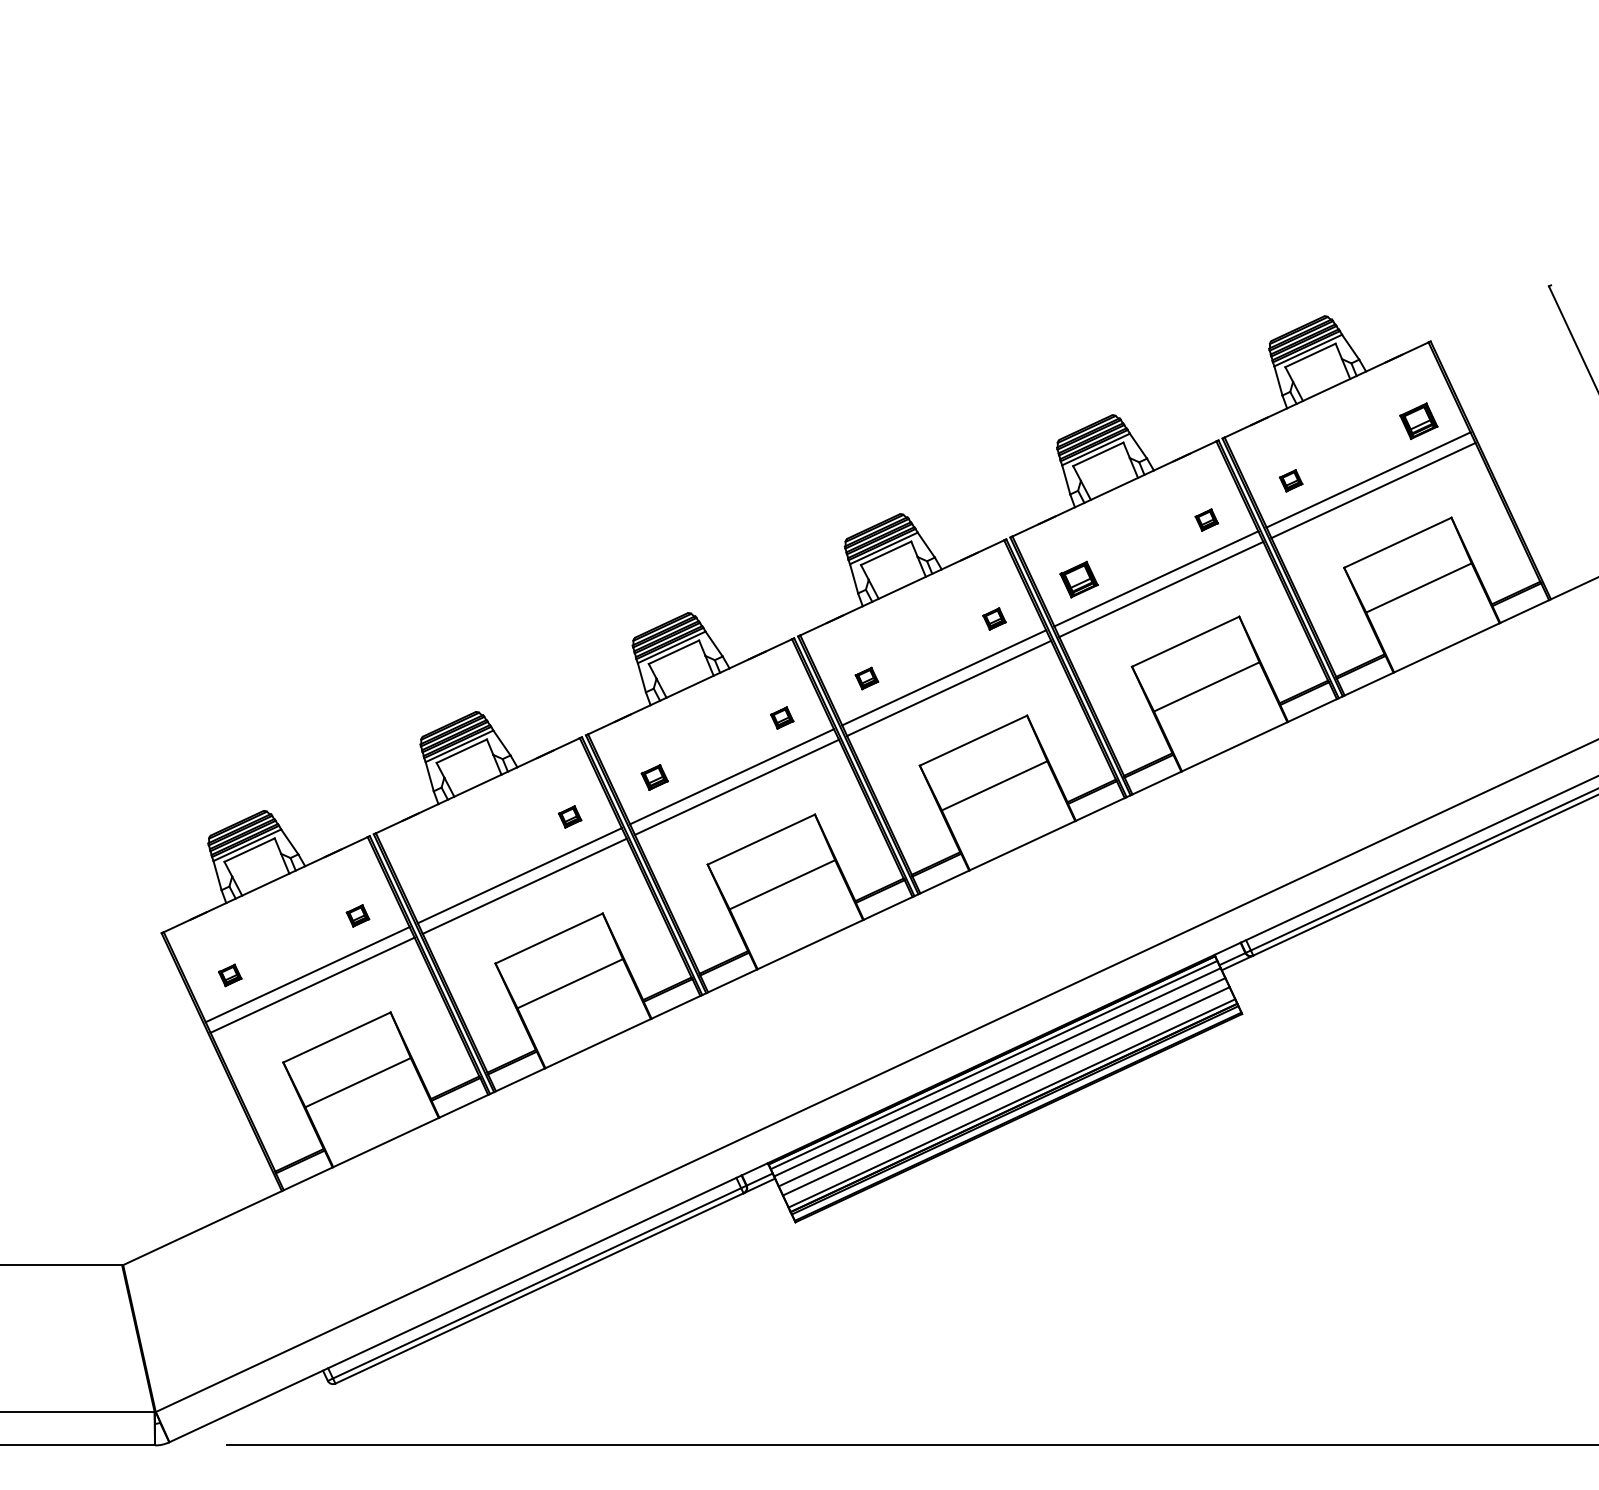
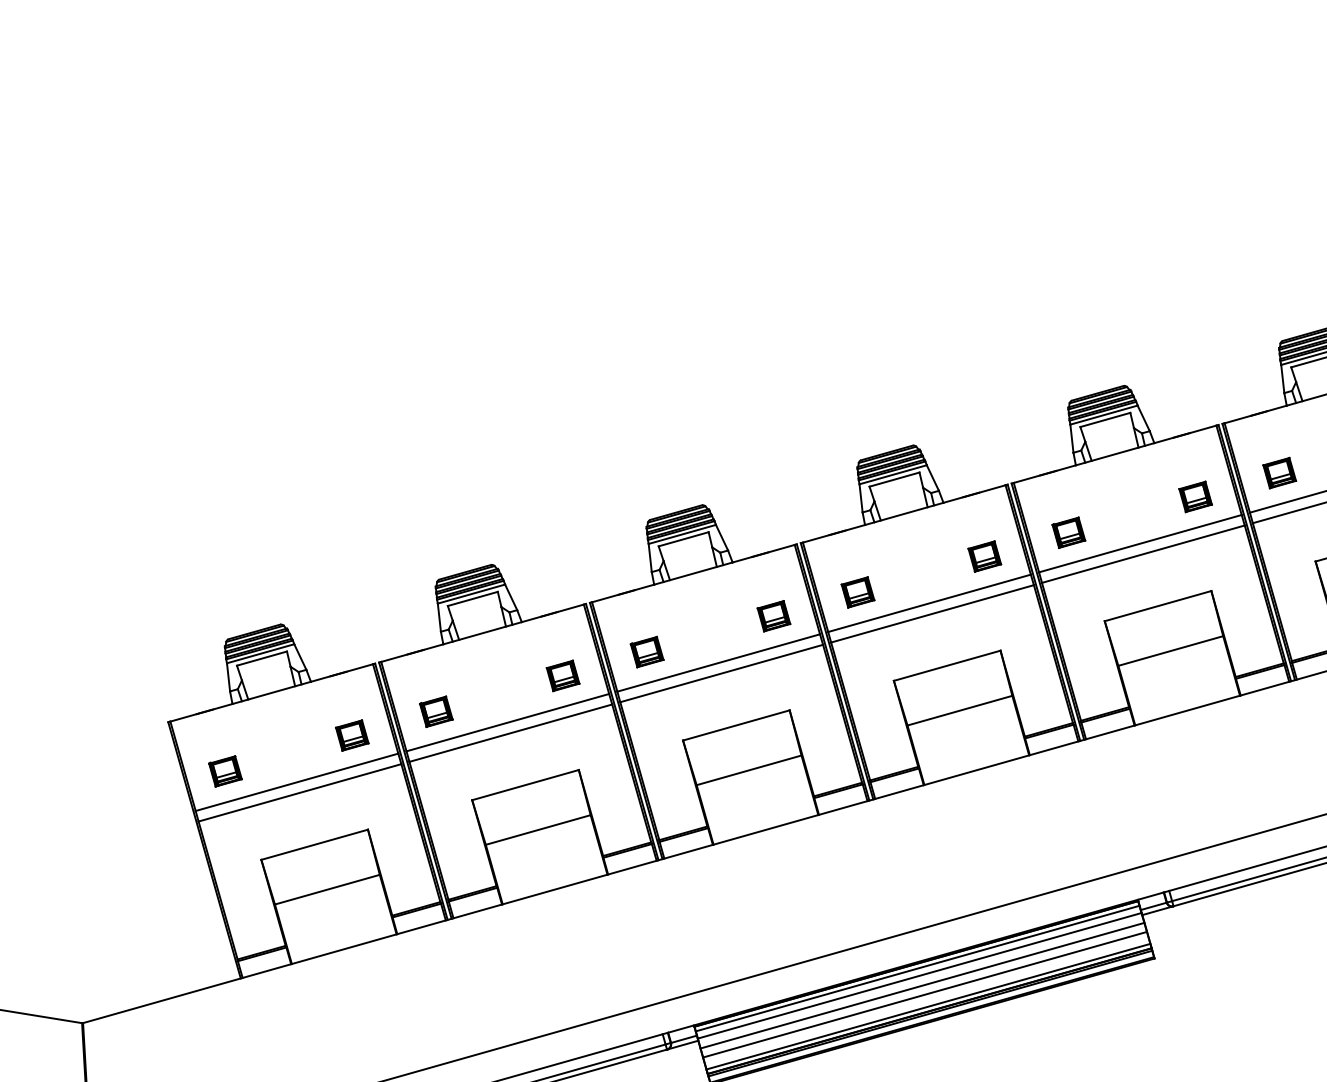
part: (1290, 480) -> (1279, 472), size x1.67
part: (1206, 519) -> (1195, 496), size x1.67
part: (994, 618) -> (984, 556), size x1.67
part: (866, 678) -> (857, 592), size x1.67
part: (781, 717) -> (773, 615), size x1.67
part: (654, 777) -> (646, 652), size x1.43
part: (569, 816) -> (562, 675), size x1.67
part: (442, 876) -> (436, 711), added
part: (357, 915) -> (351, 735), size x1.67
part: (229, 975) -> (224, 771), size x1.67

